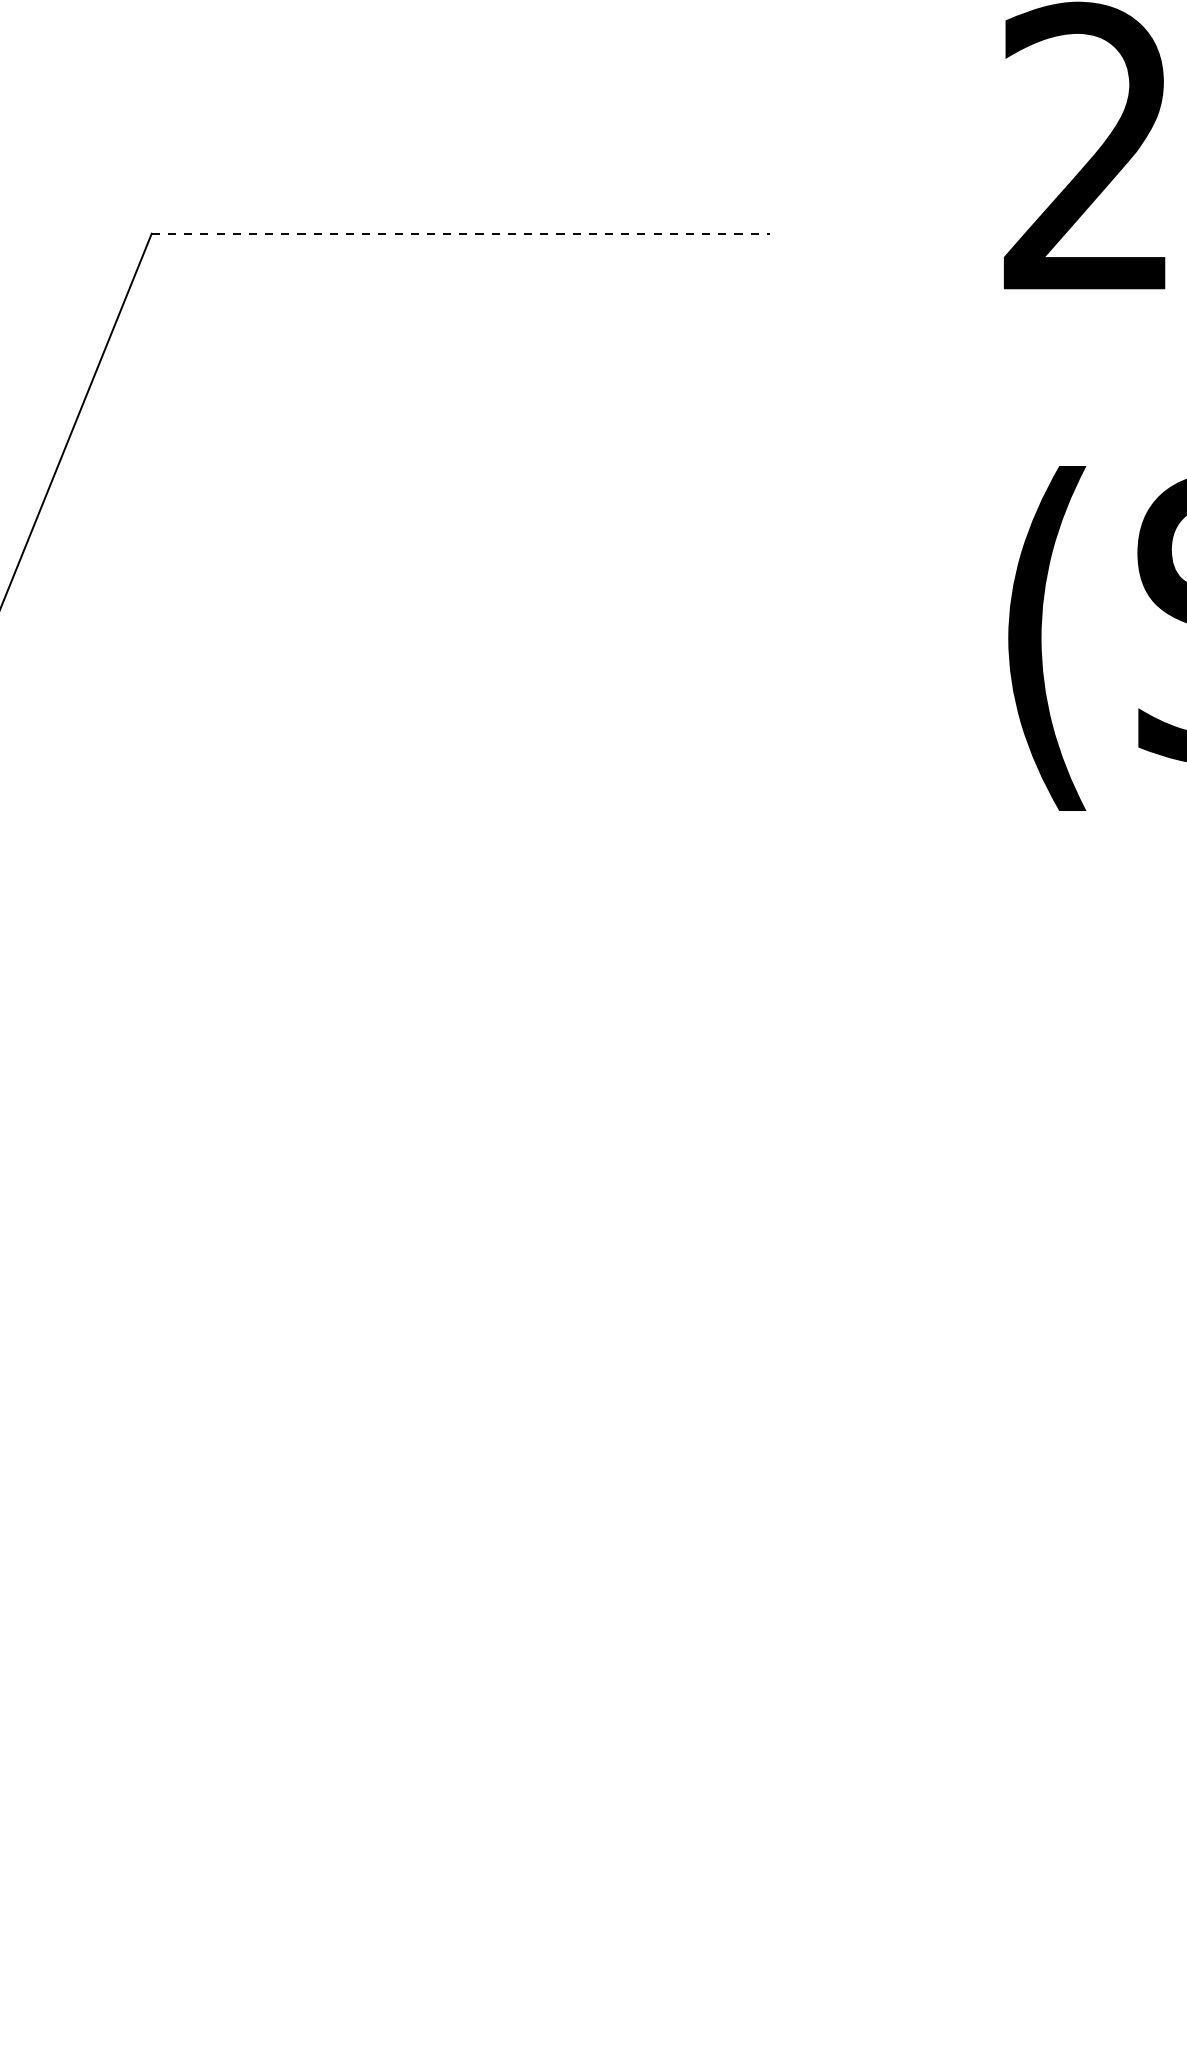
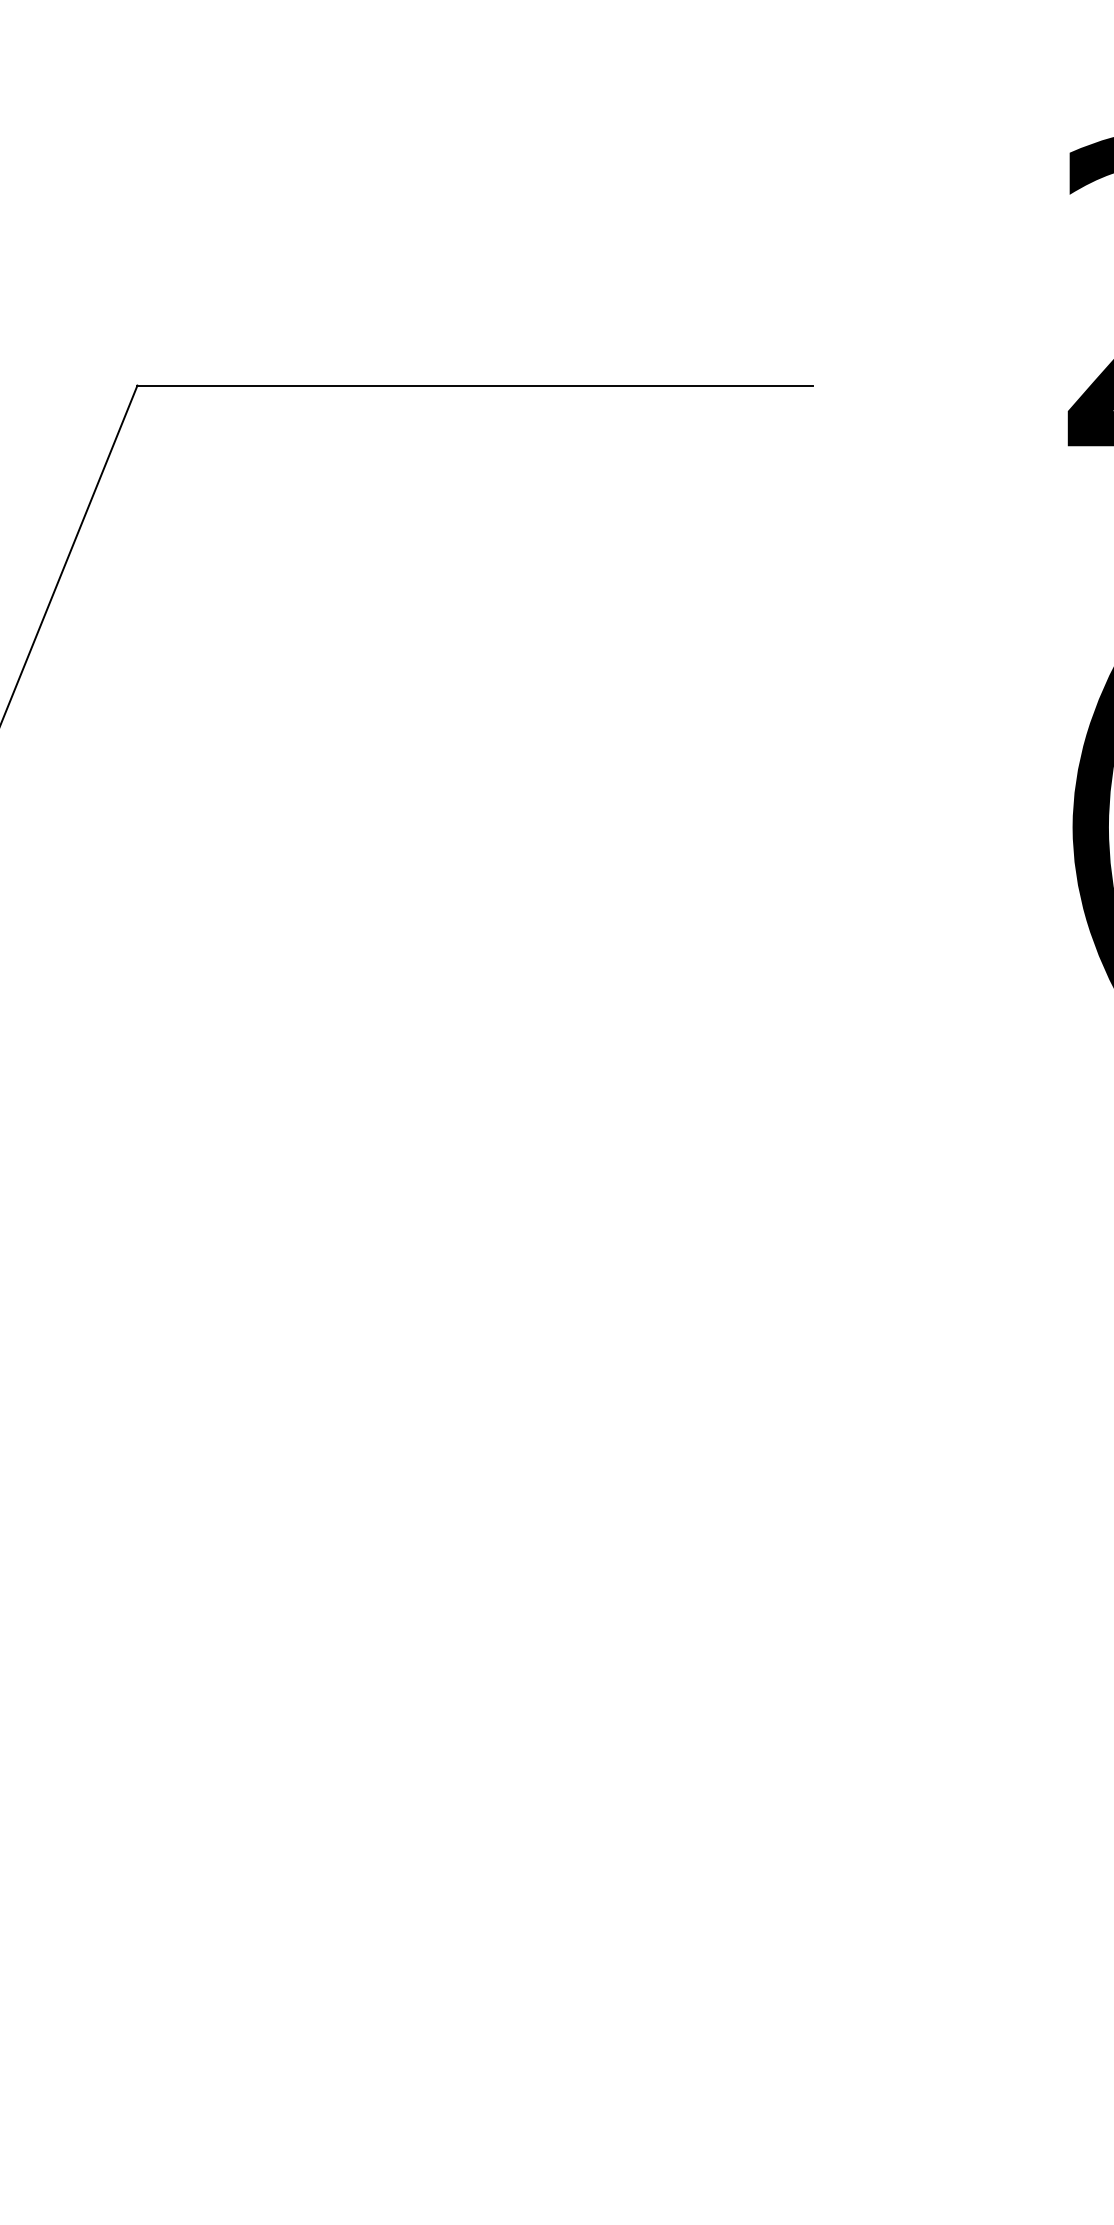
line: (461, 233) -> (475, 385), dashed -> solid

